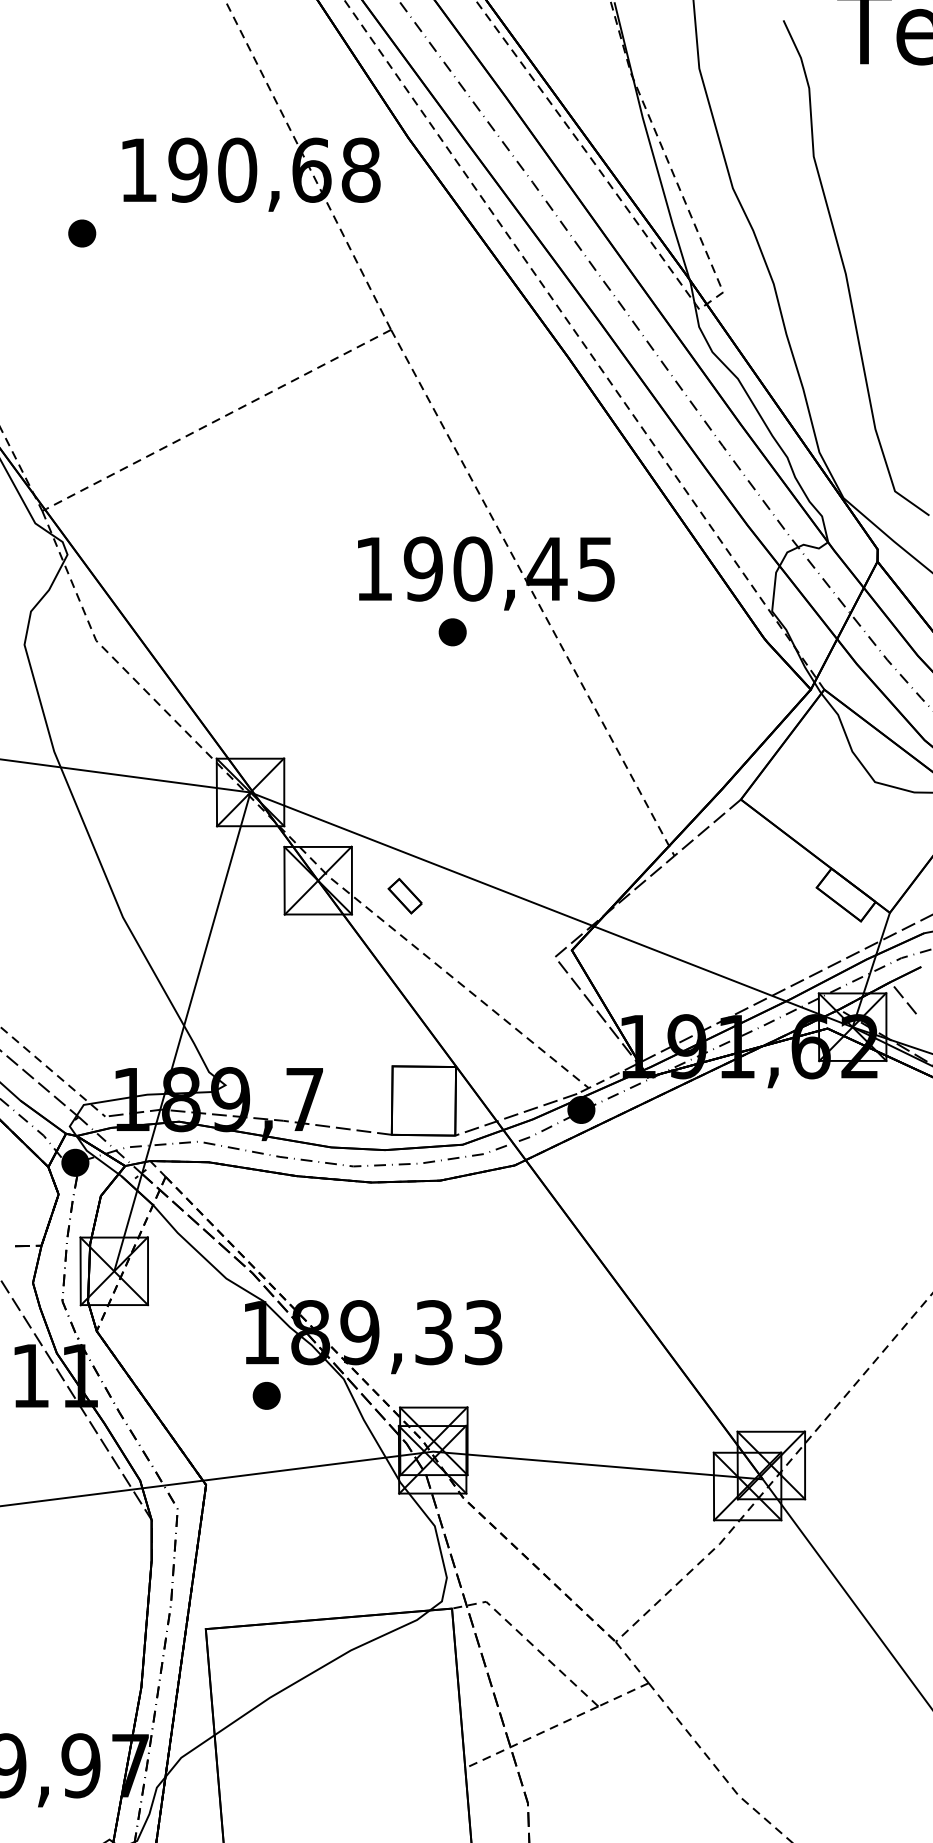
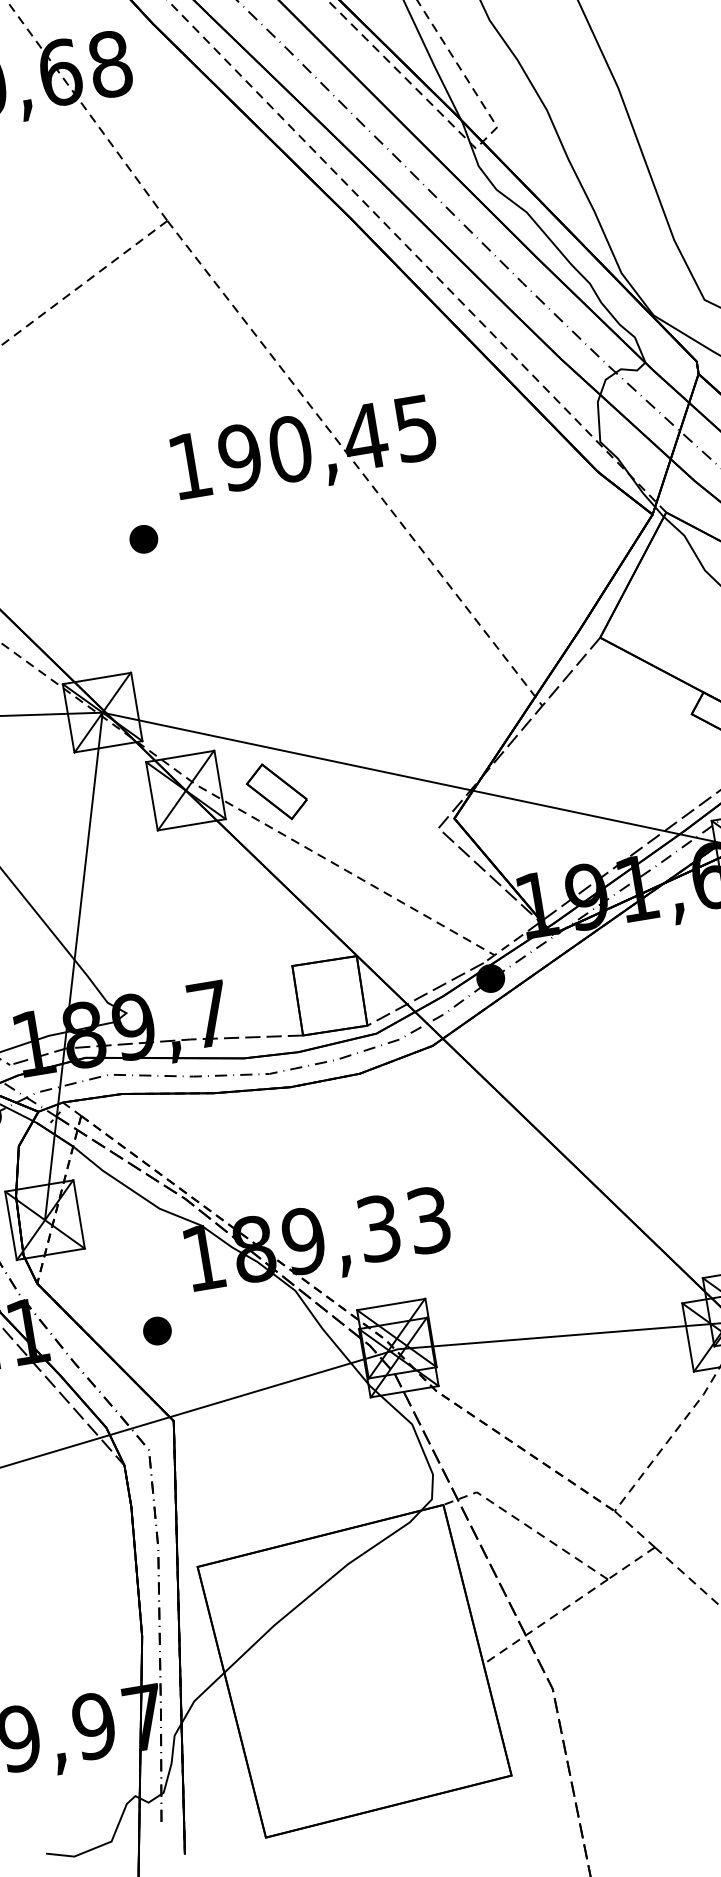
part: (452, 632) -> (143, 539), moved
part: (404, 895) -> (275, 791), size x1.67
part: (266, 1395) -> (157, 1330), moved

